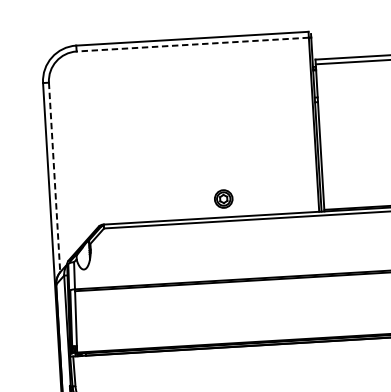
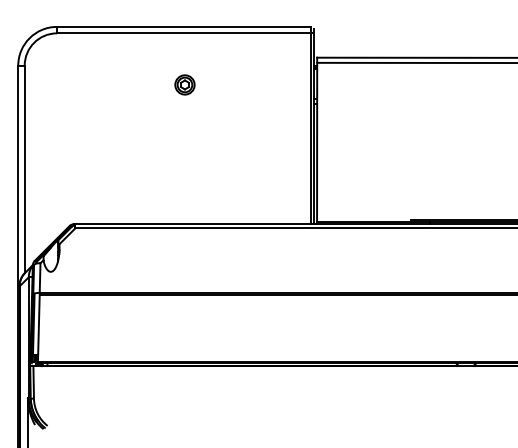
line: (192, 44) -> (183, 33), dashed -> solid
line: (54, 177) -> (24, 169), dashed -> solid
part: (223, 198) -> (184, 84), moved

